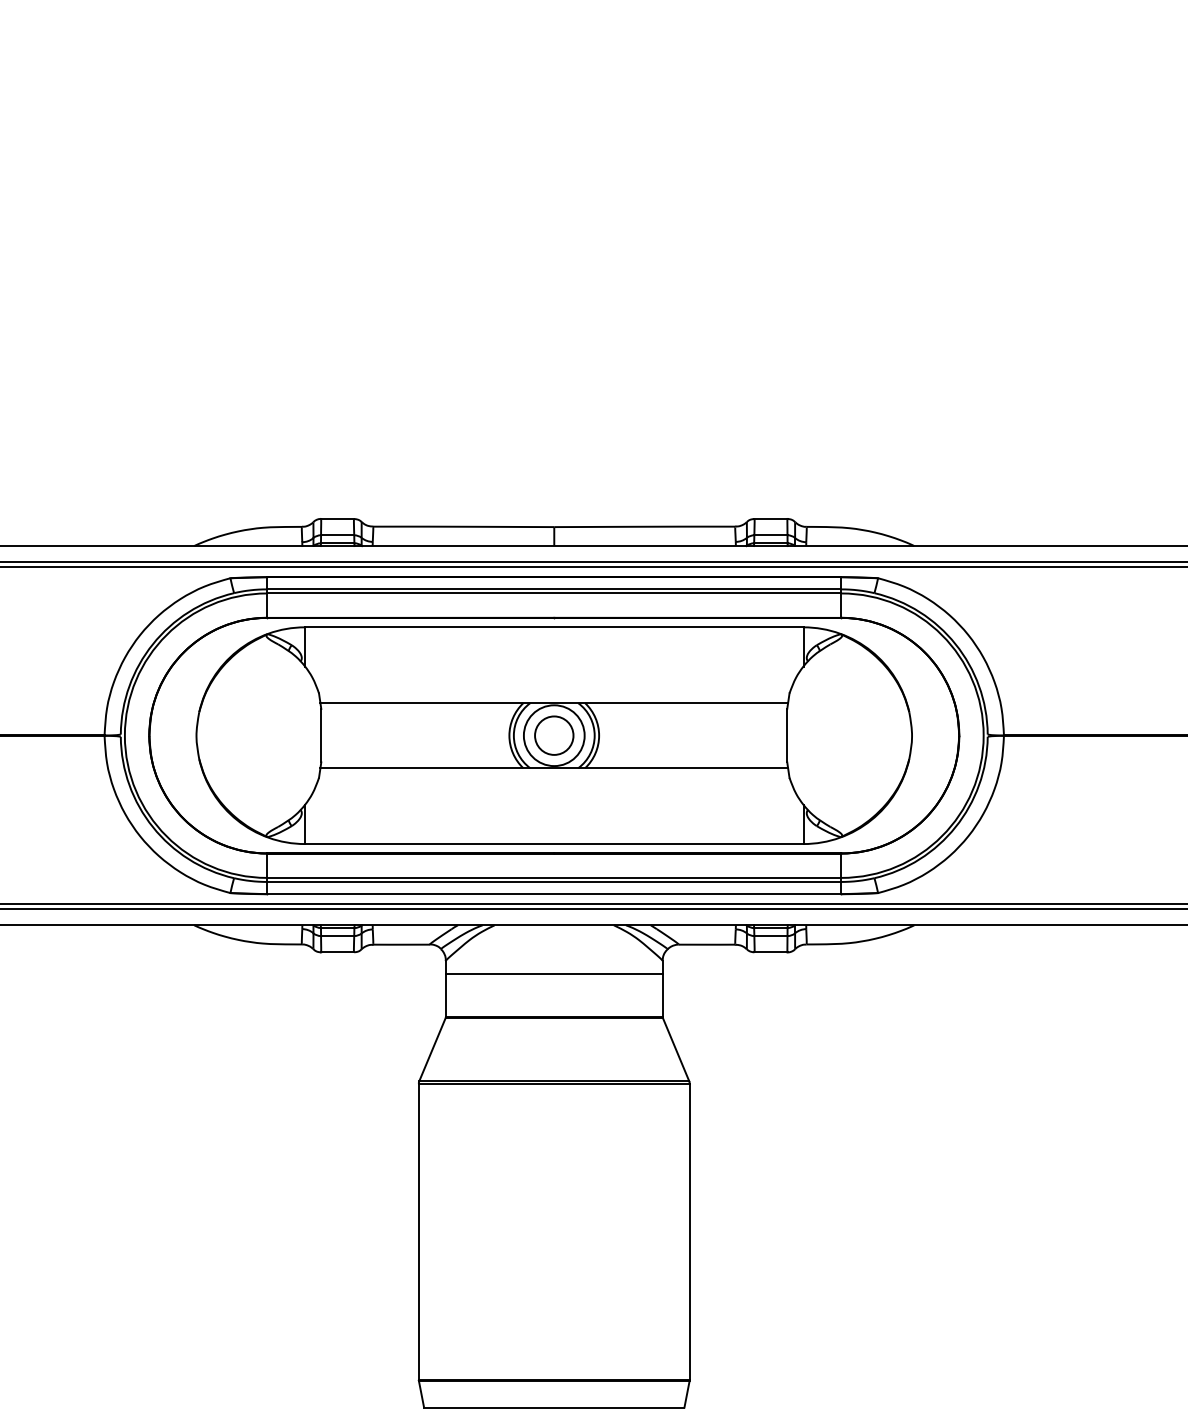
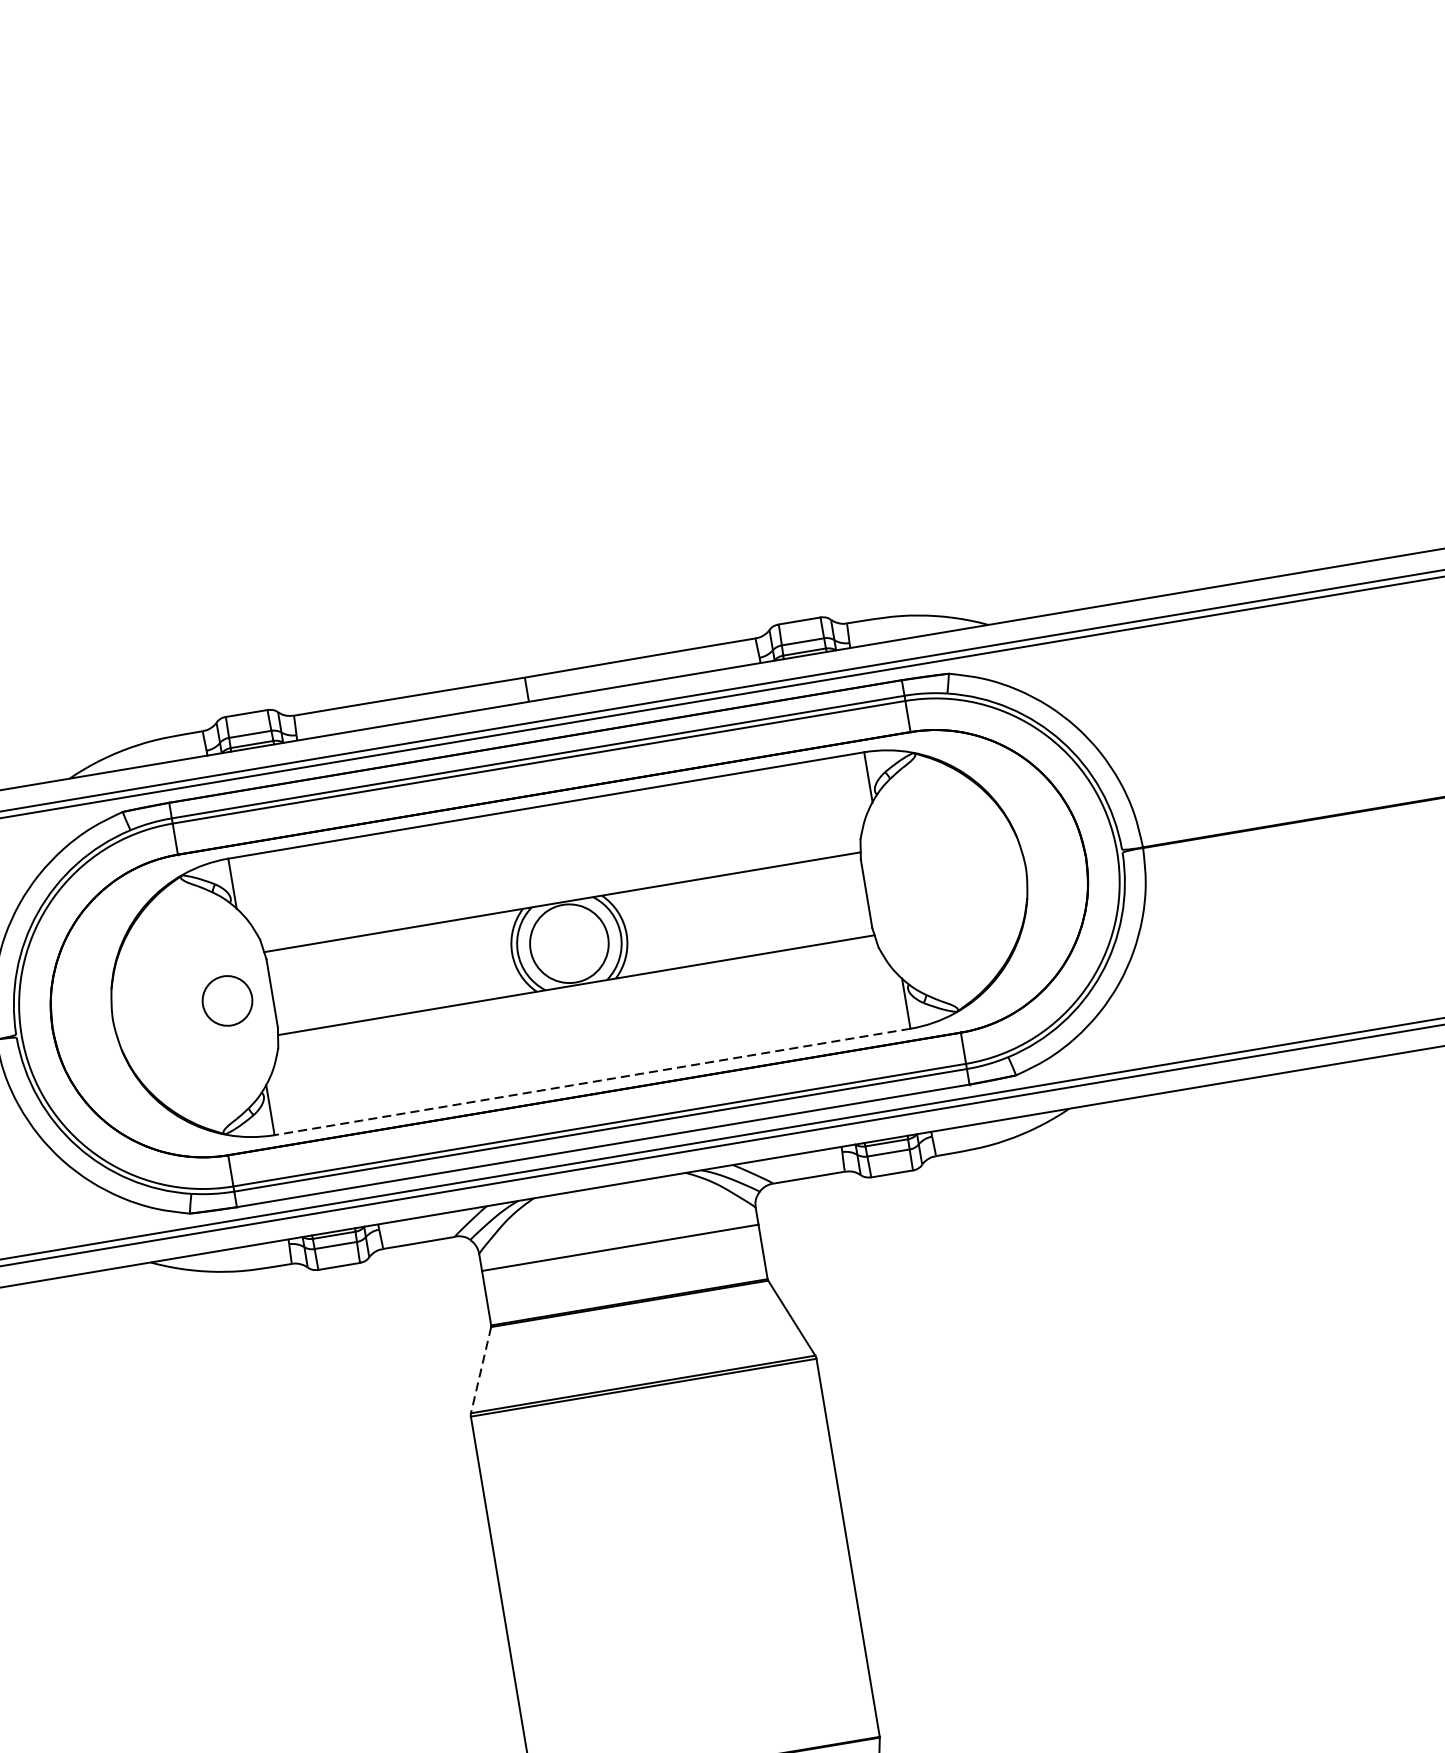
circle: (554, 735) -> (227, 1000), moved
line: (553, 844) -> (591, 1082), solid -> dashed
line: (432, 1050) -> (481, 1371), solid -> dashed

